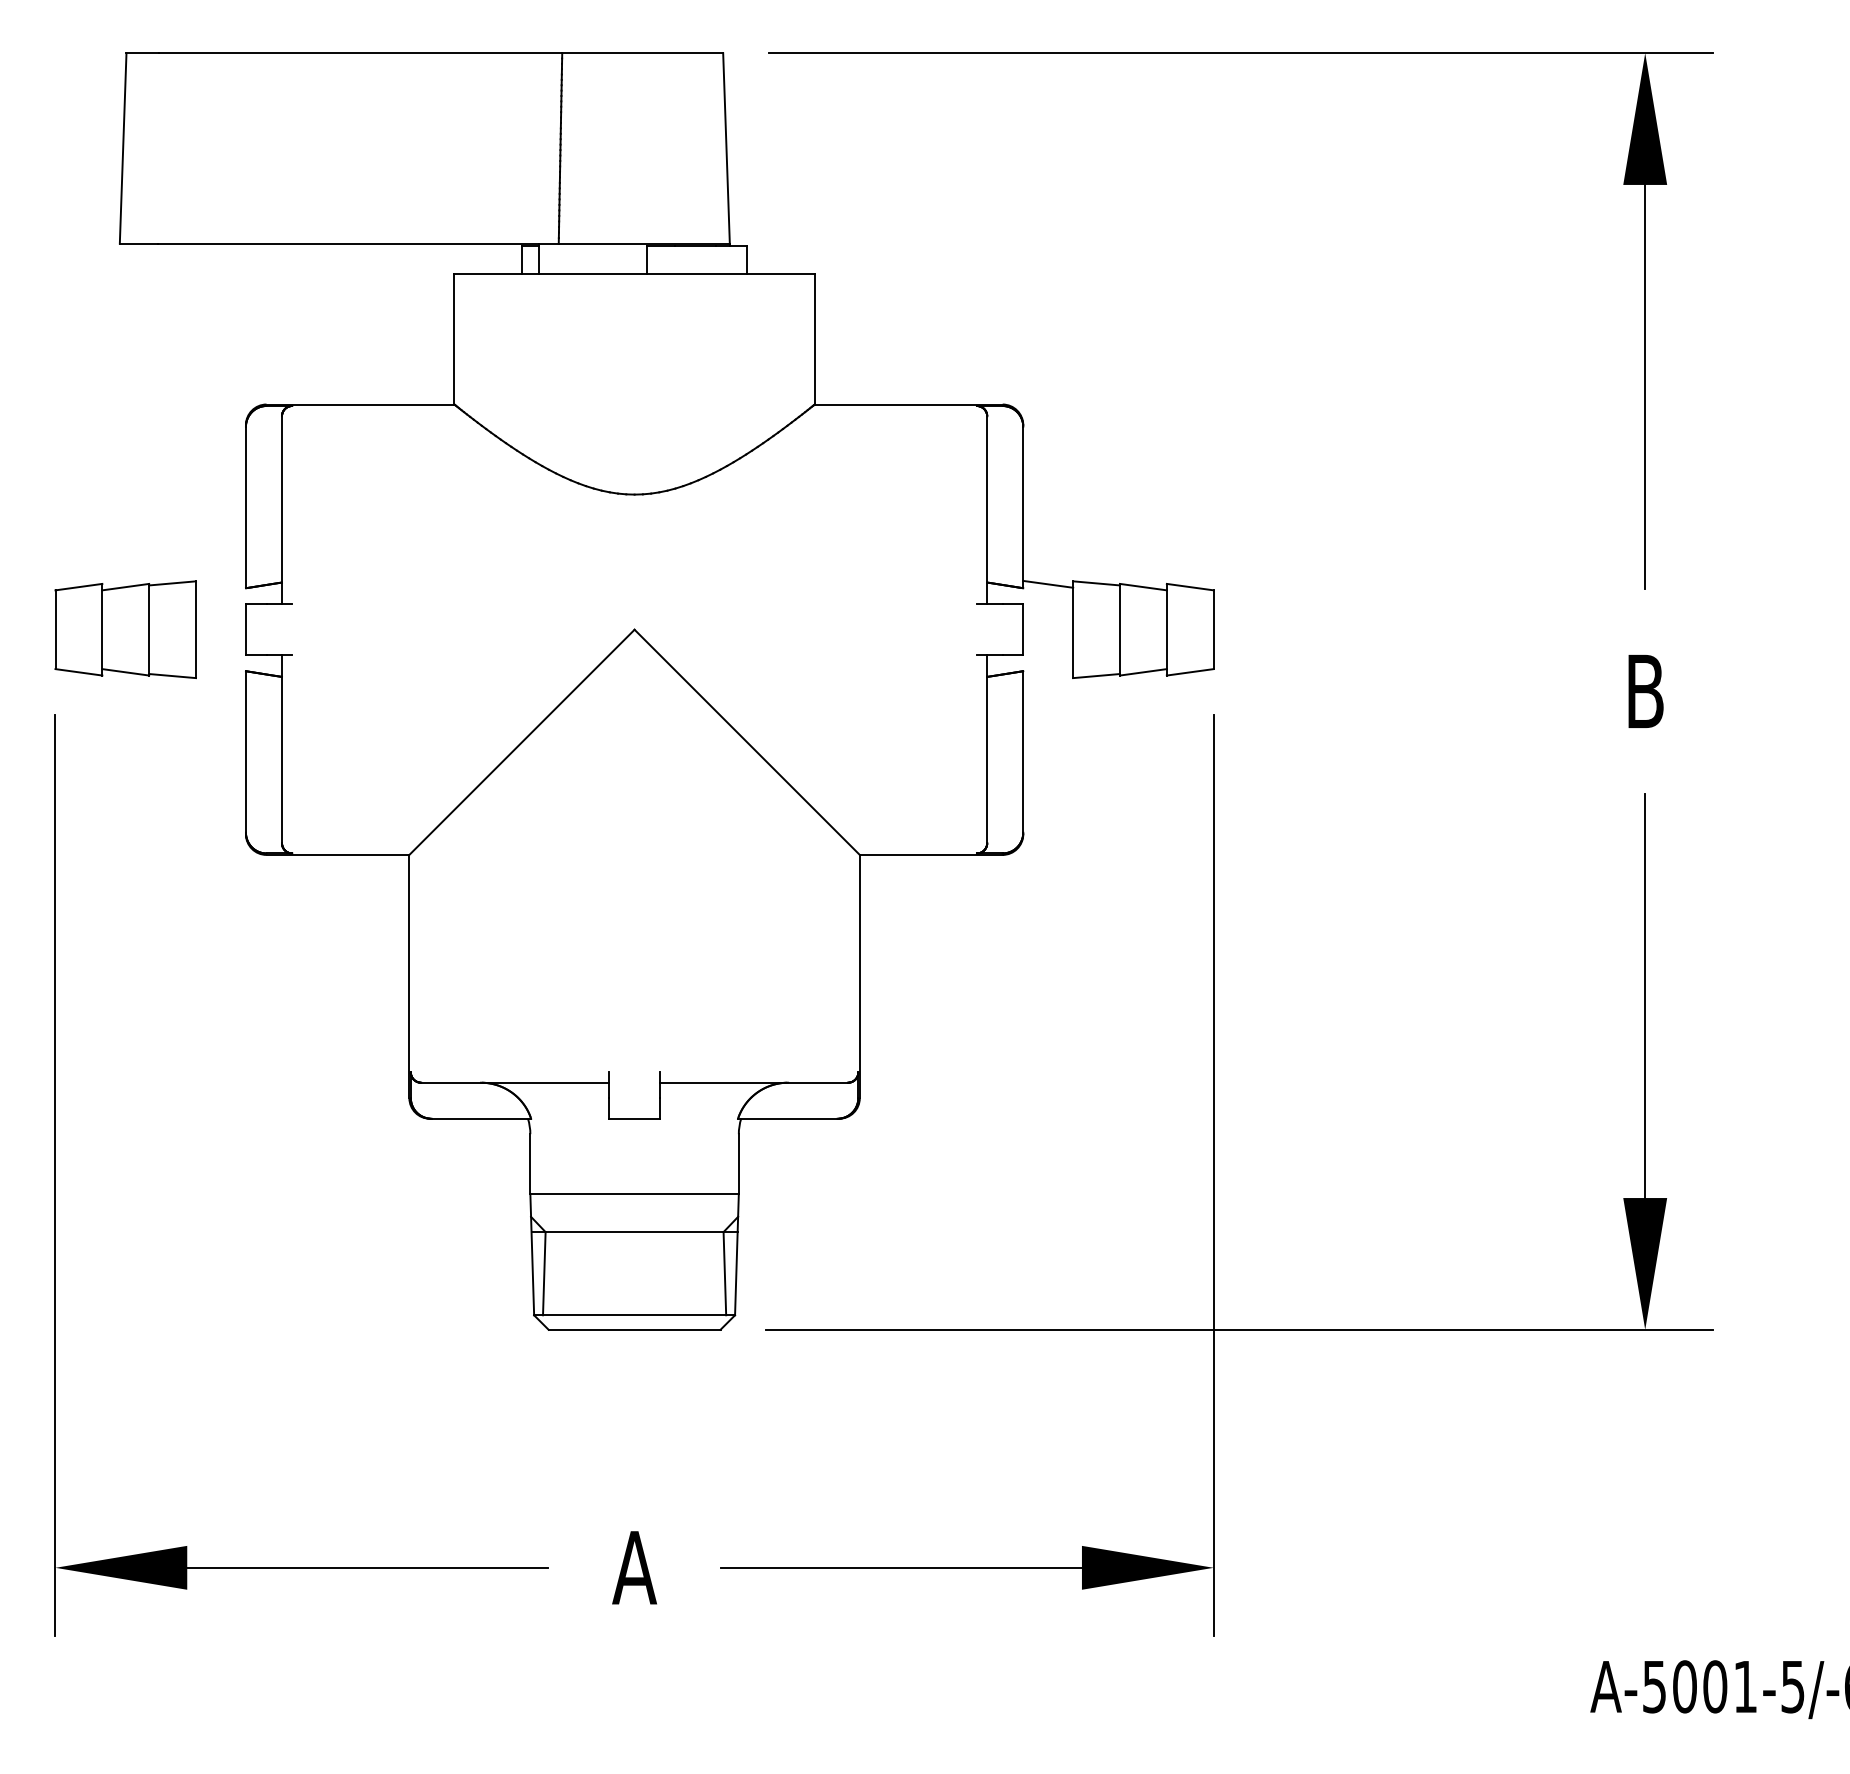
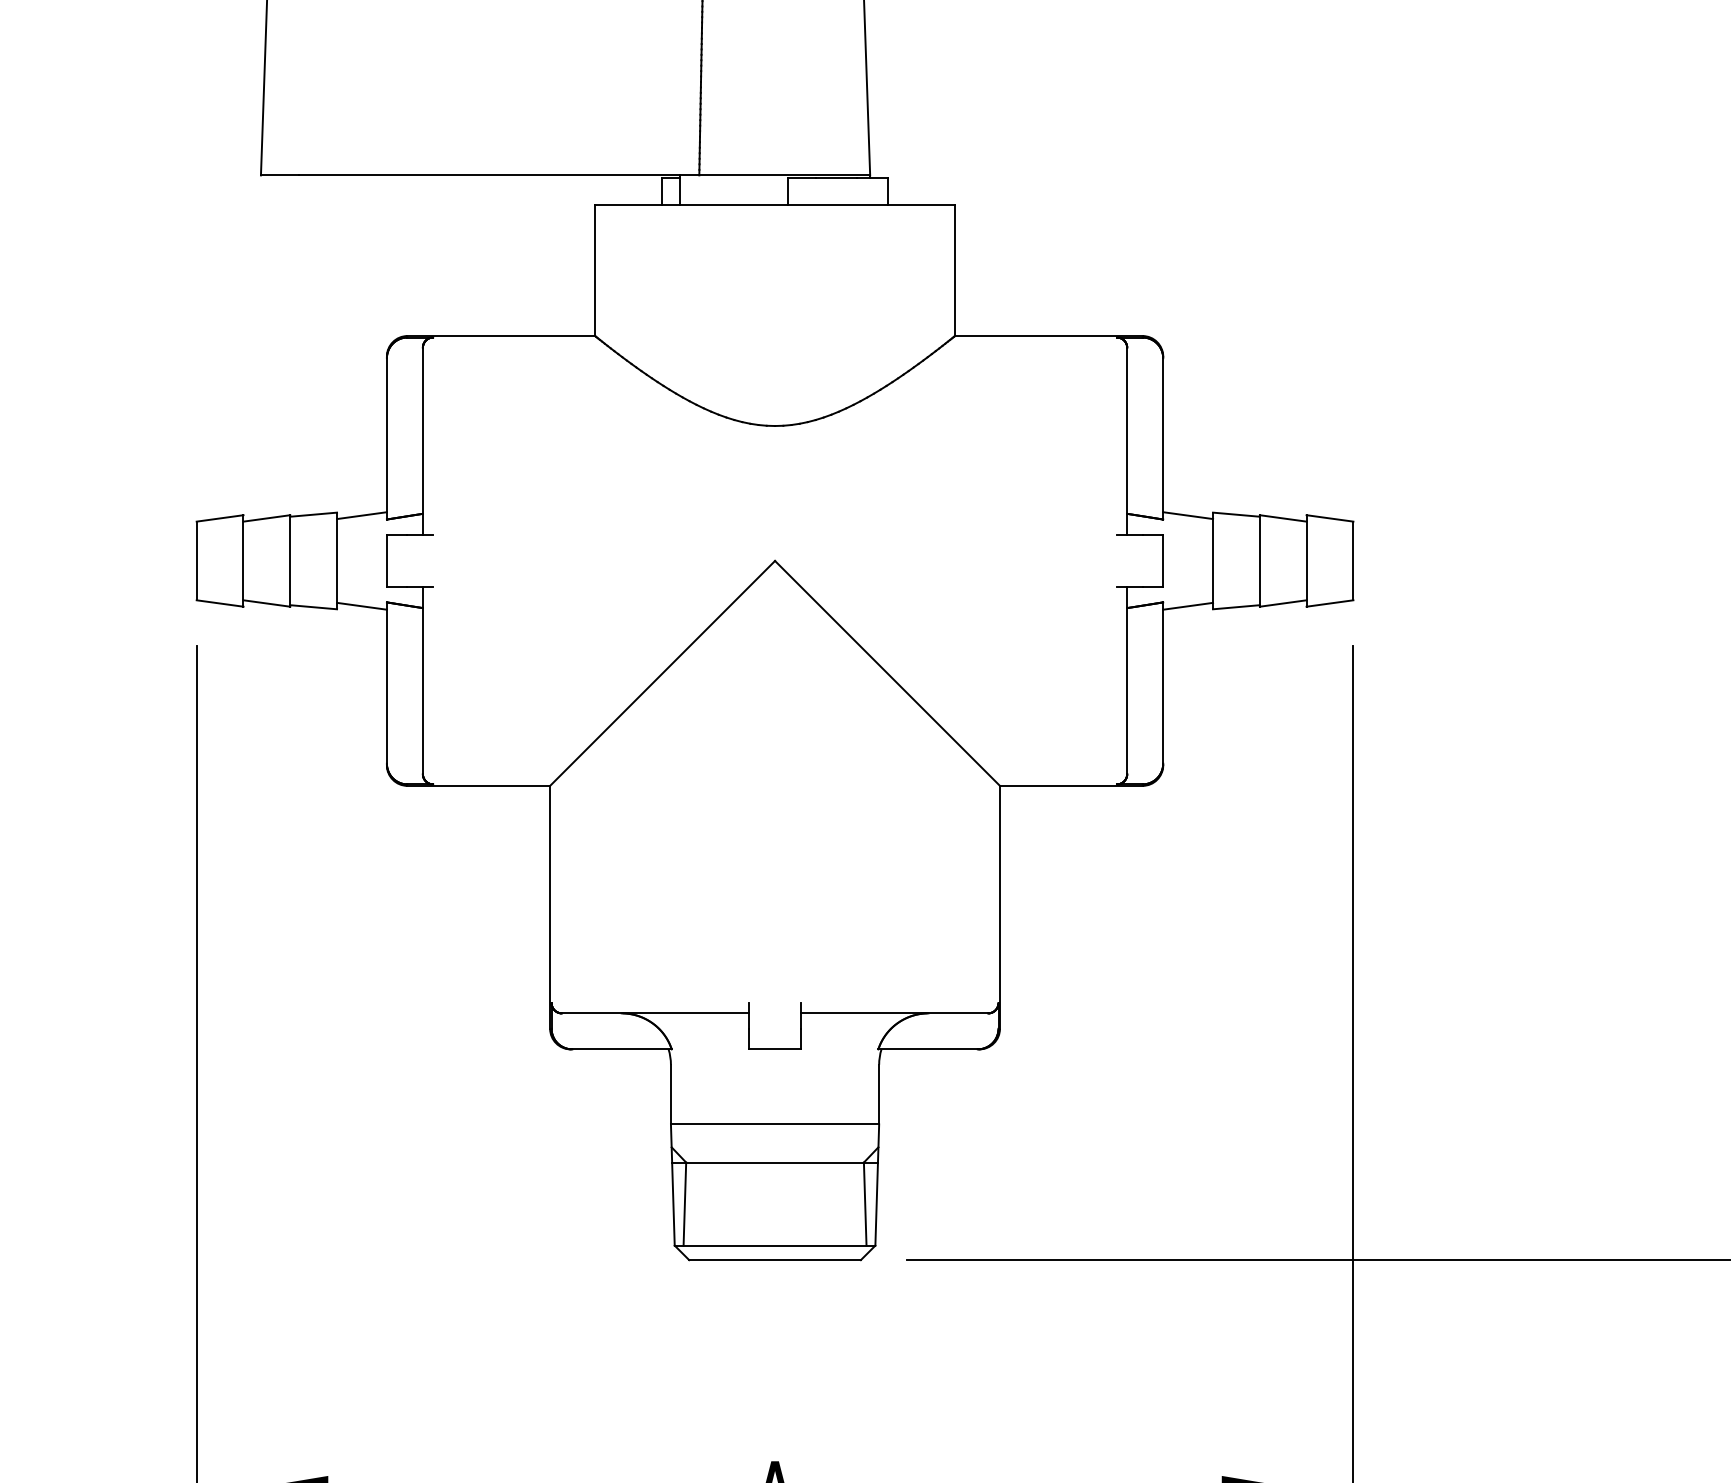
line: (220, 583) -> (361, 514), added
line: (220, 674) -> (361, 605), added
line: (1048, 674) -> (1188, 605), added

